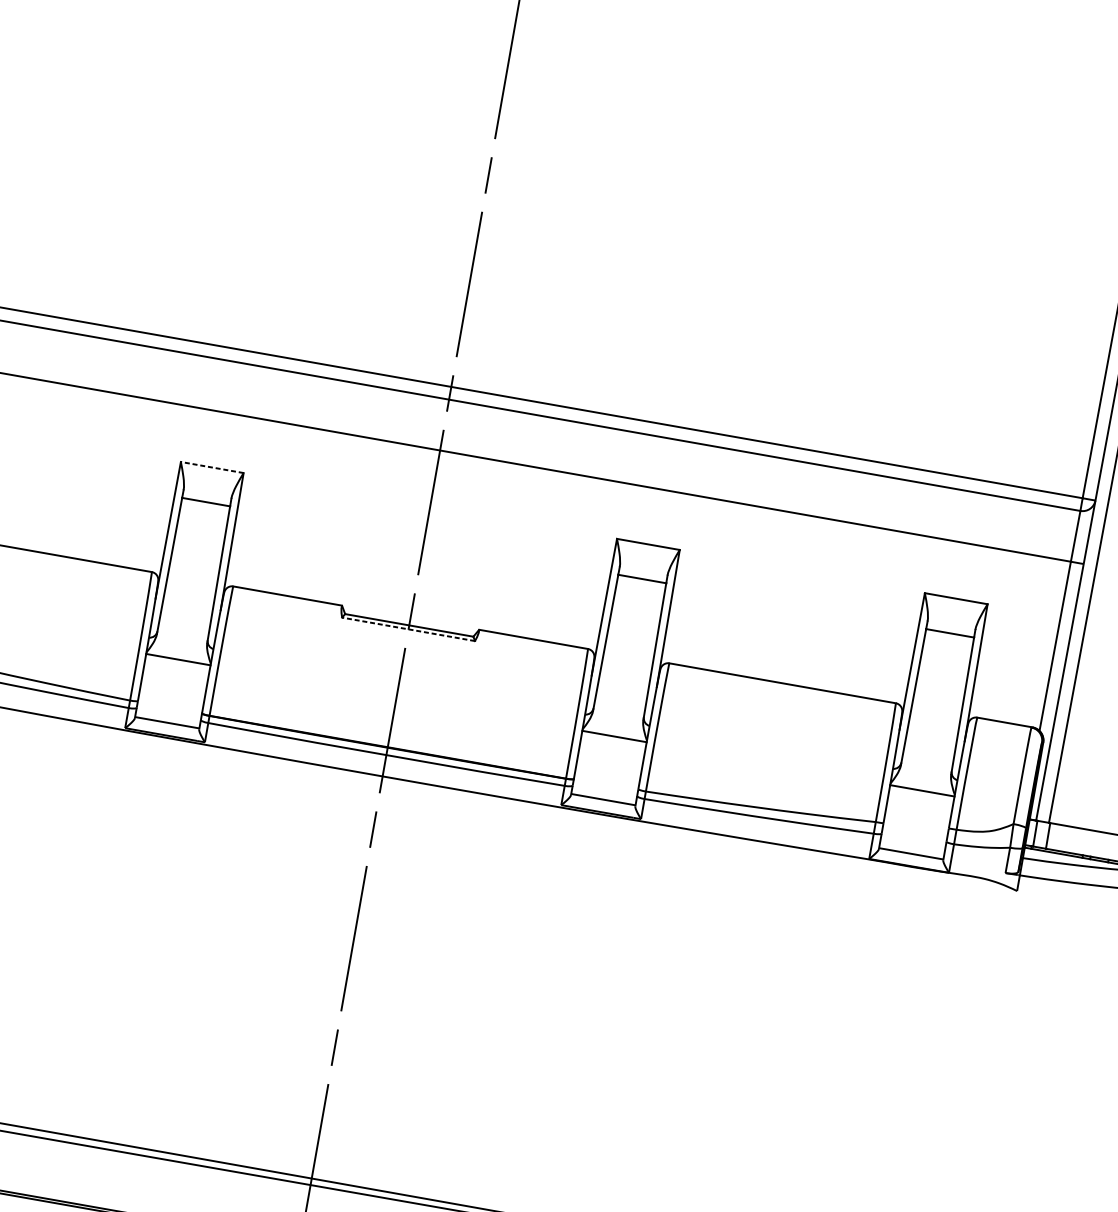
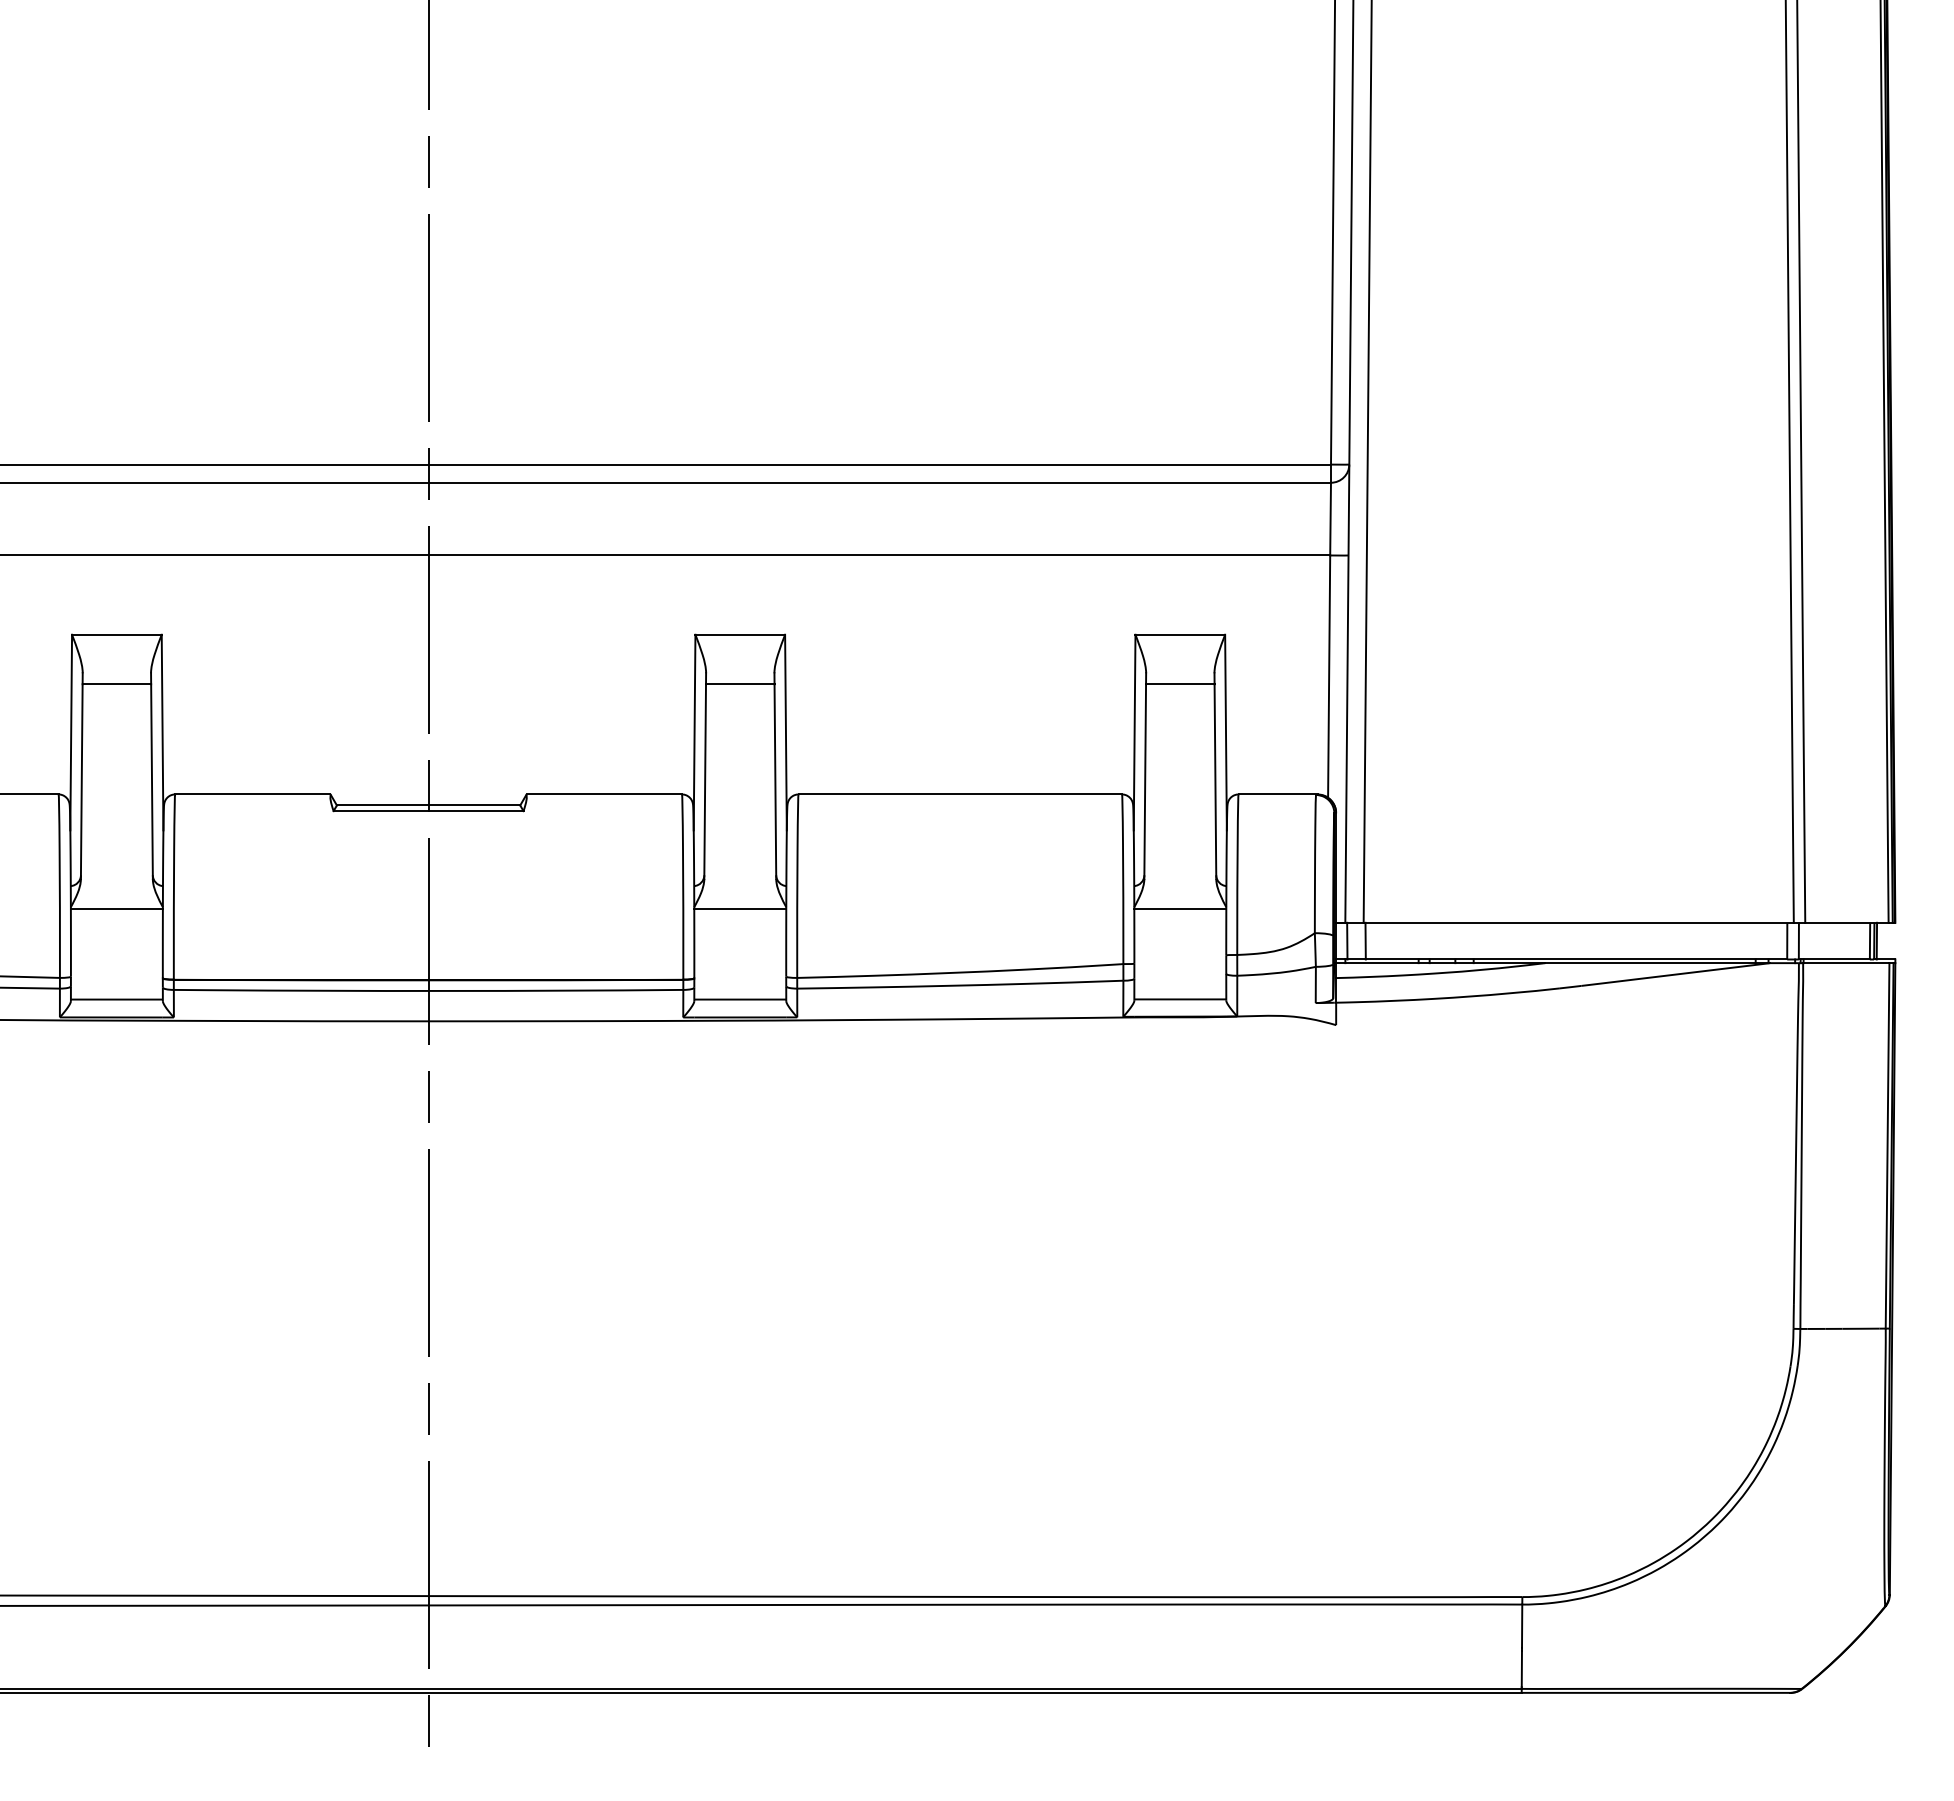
line: (212, 467) -> (116, 634), dashed -> solid
line: (408, 629) -> (428, 811), dashed -> solid

